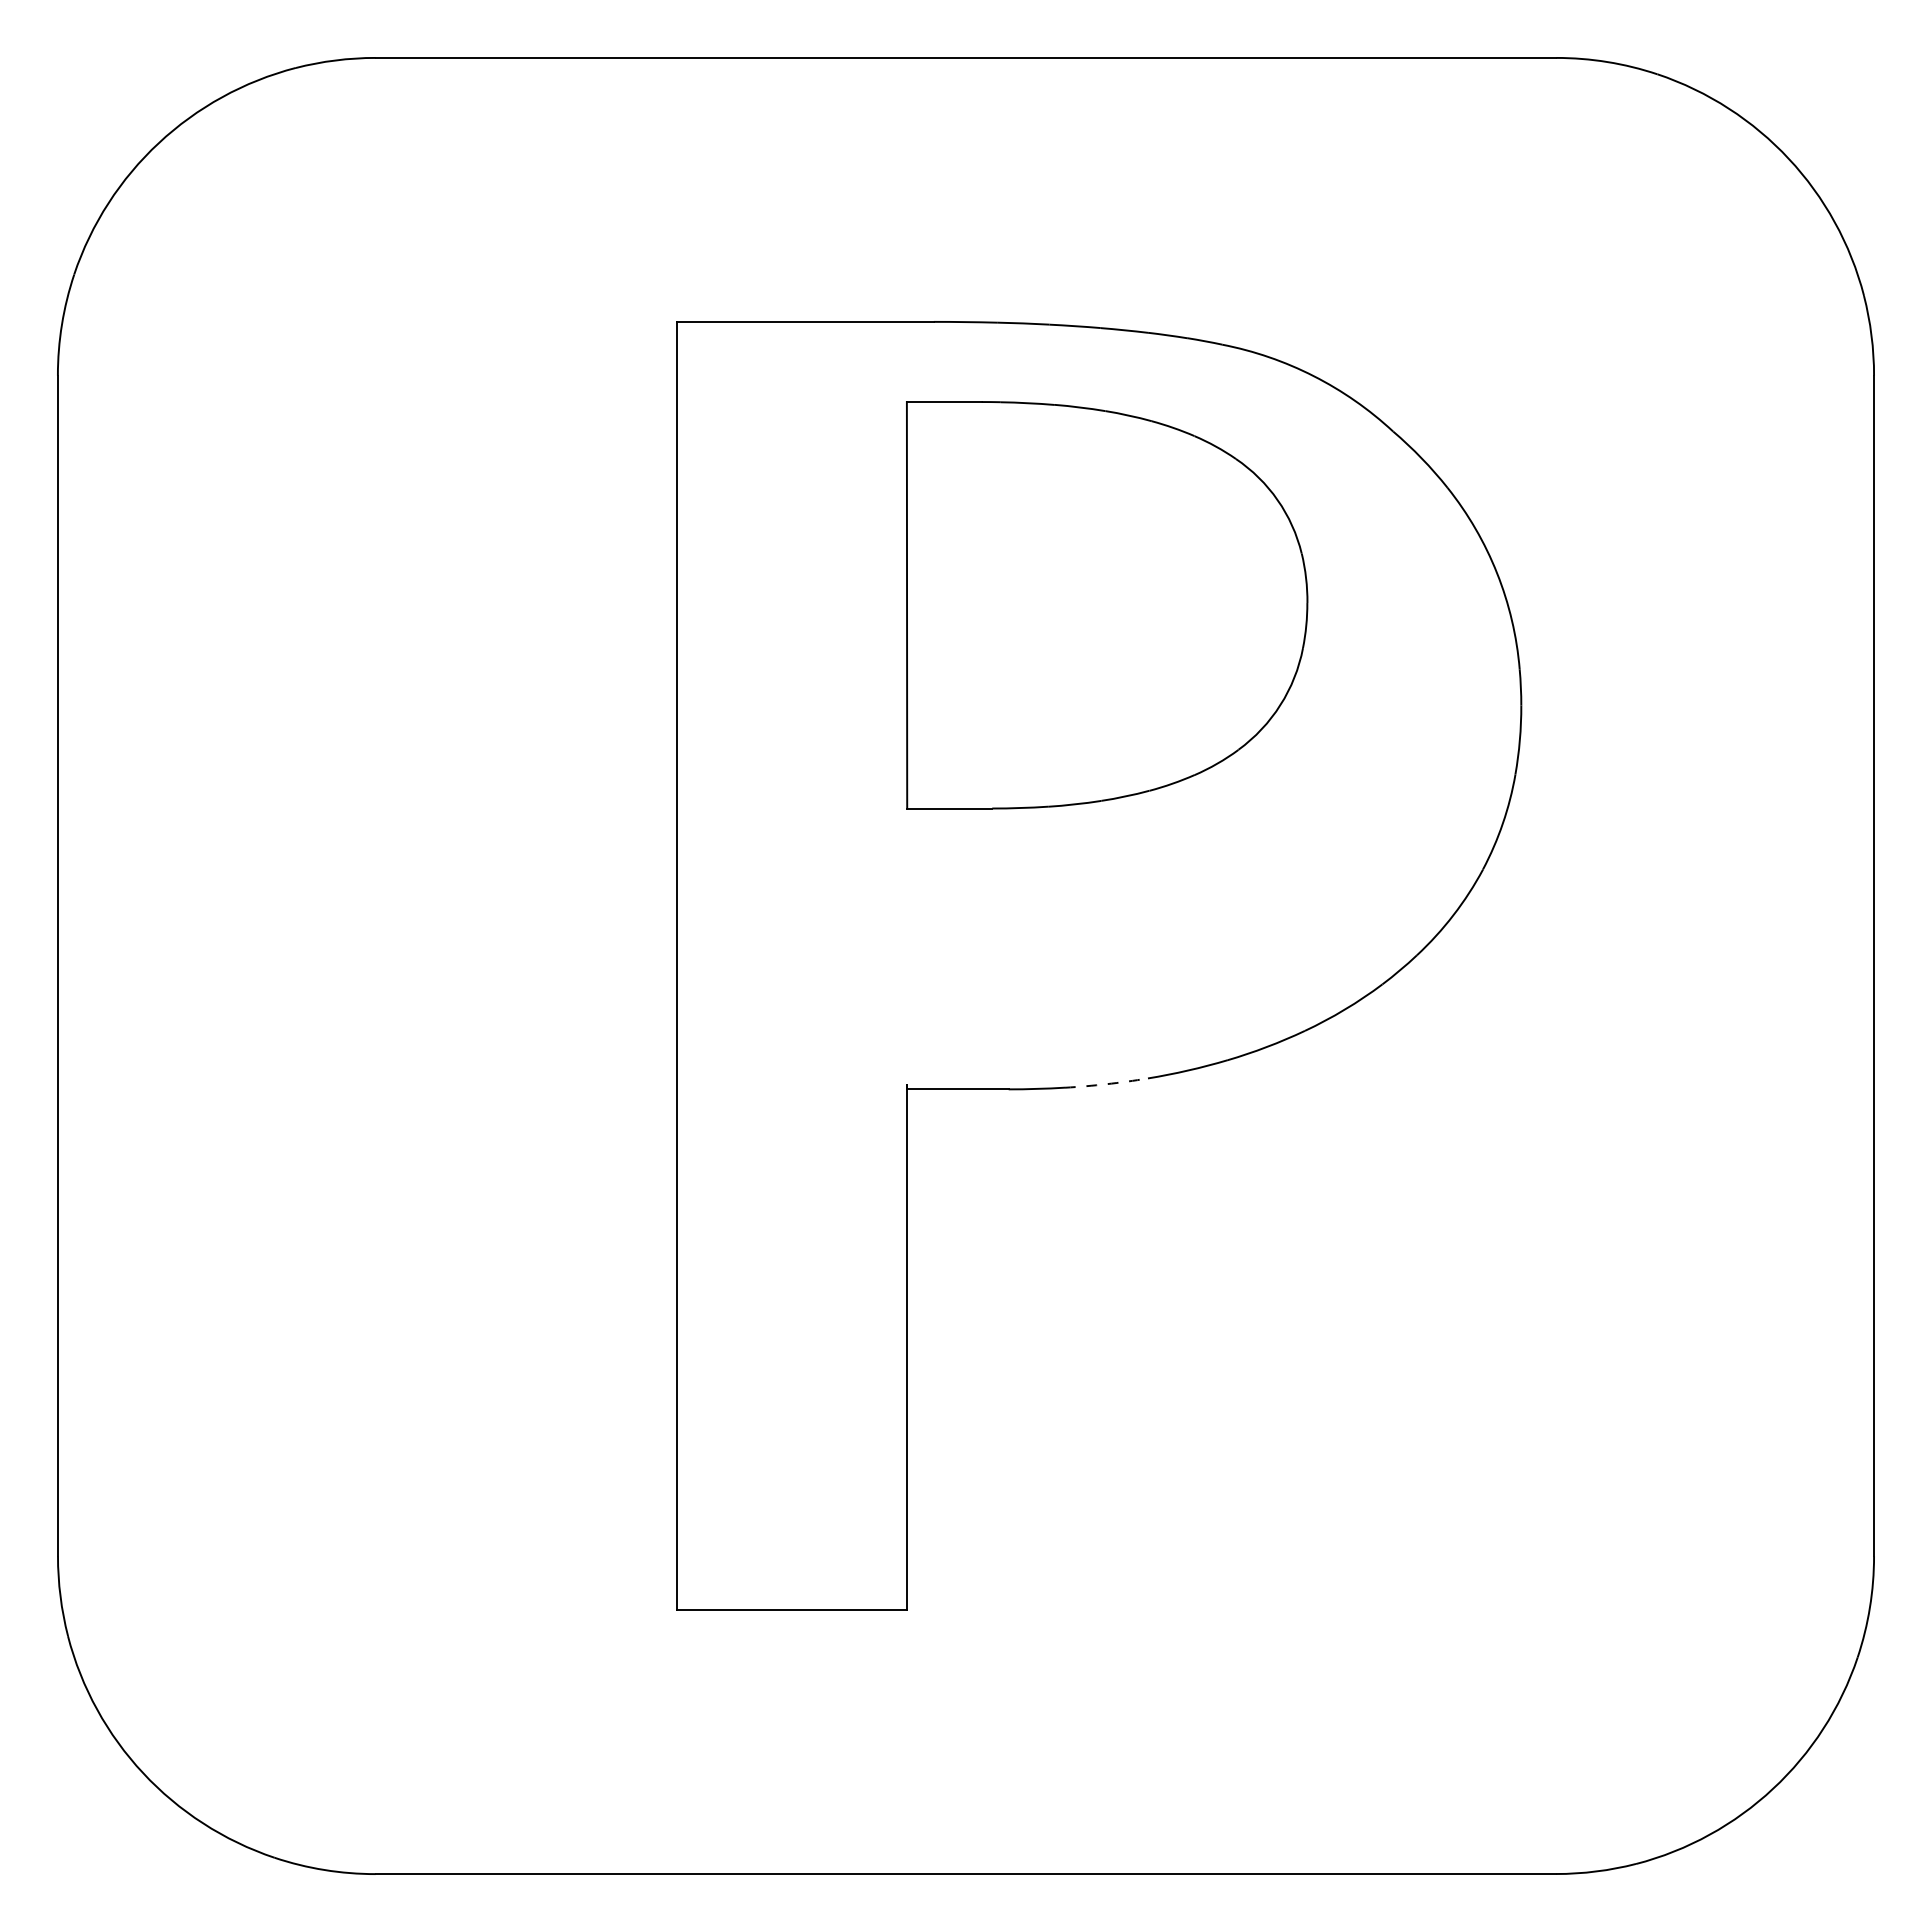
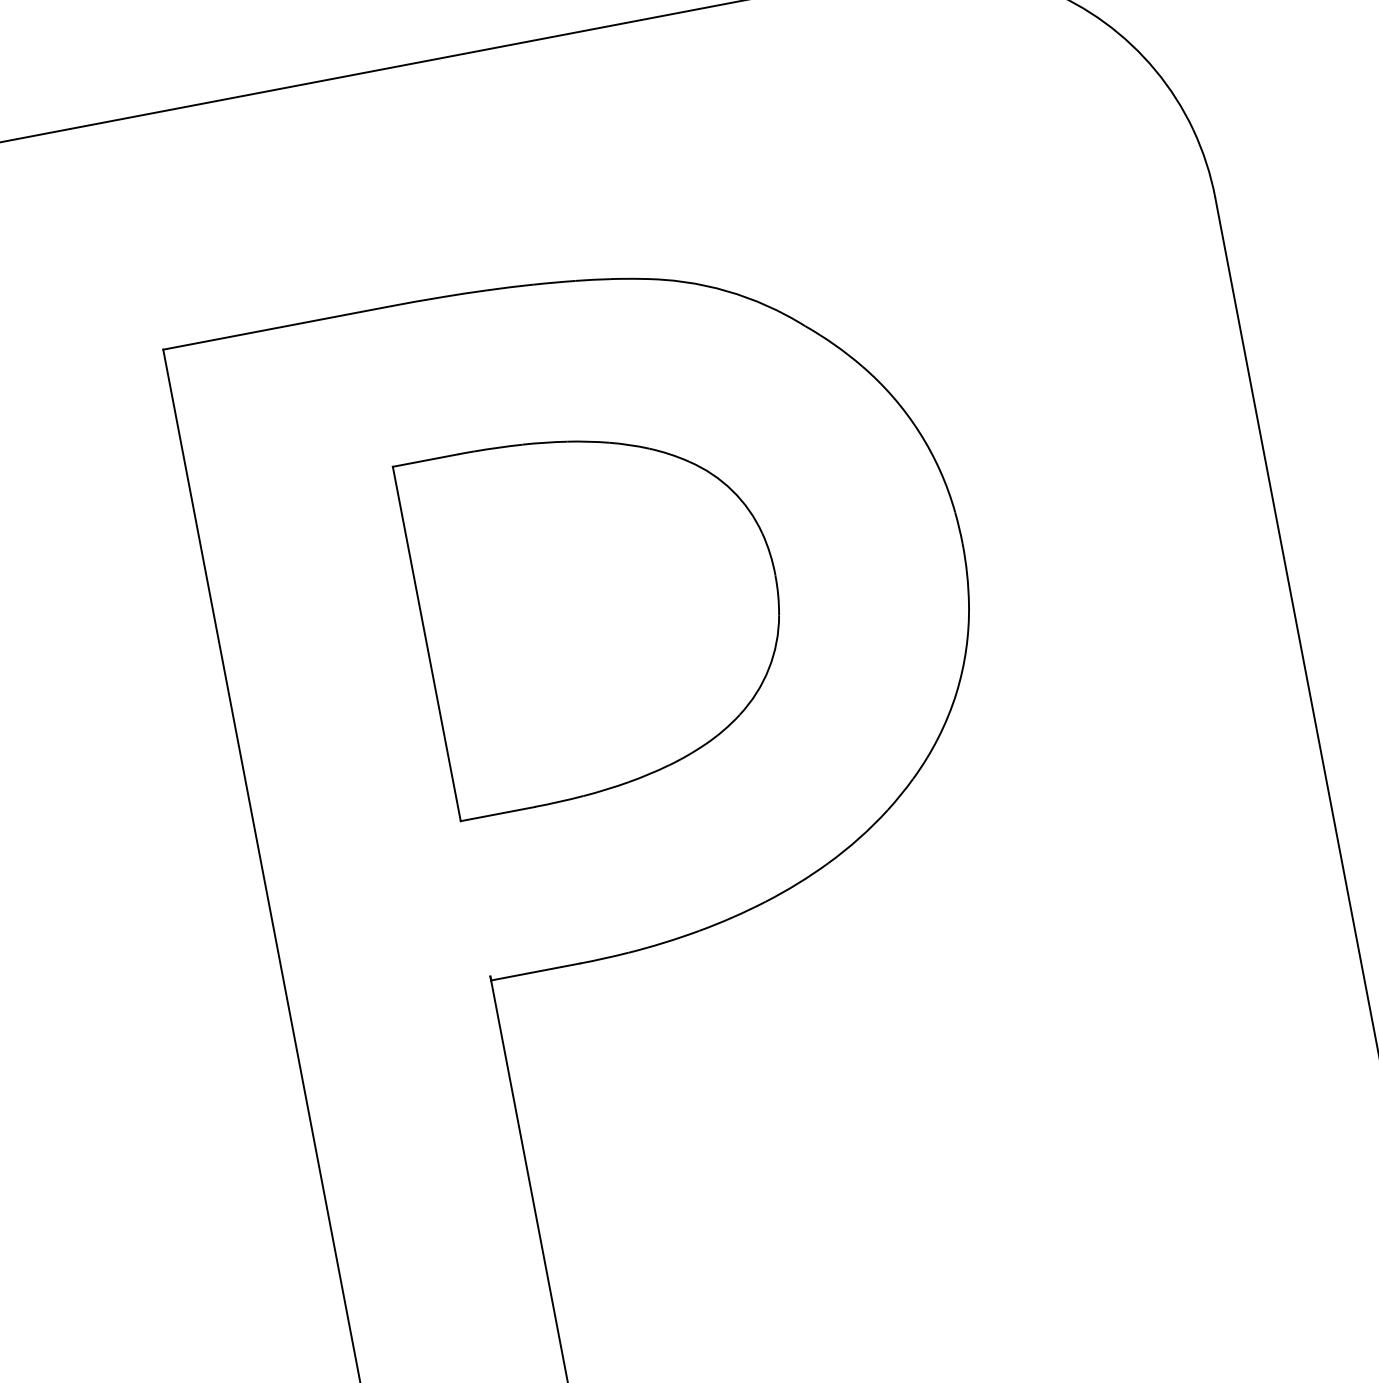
part: (1107, 605) -> (601, 610), moved
arc: (1106, 1084) -> (664, 943), dashed -> solid

